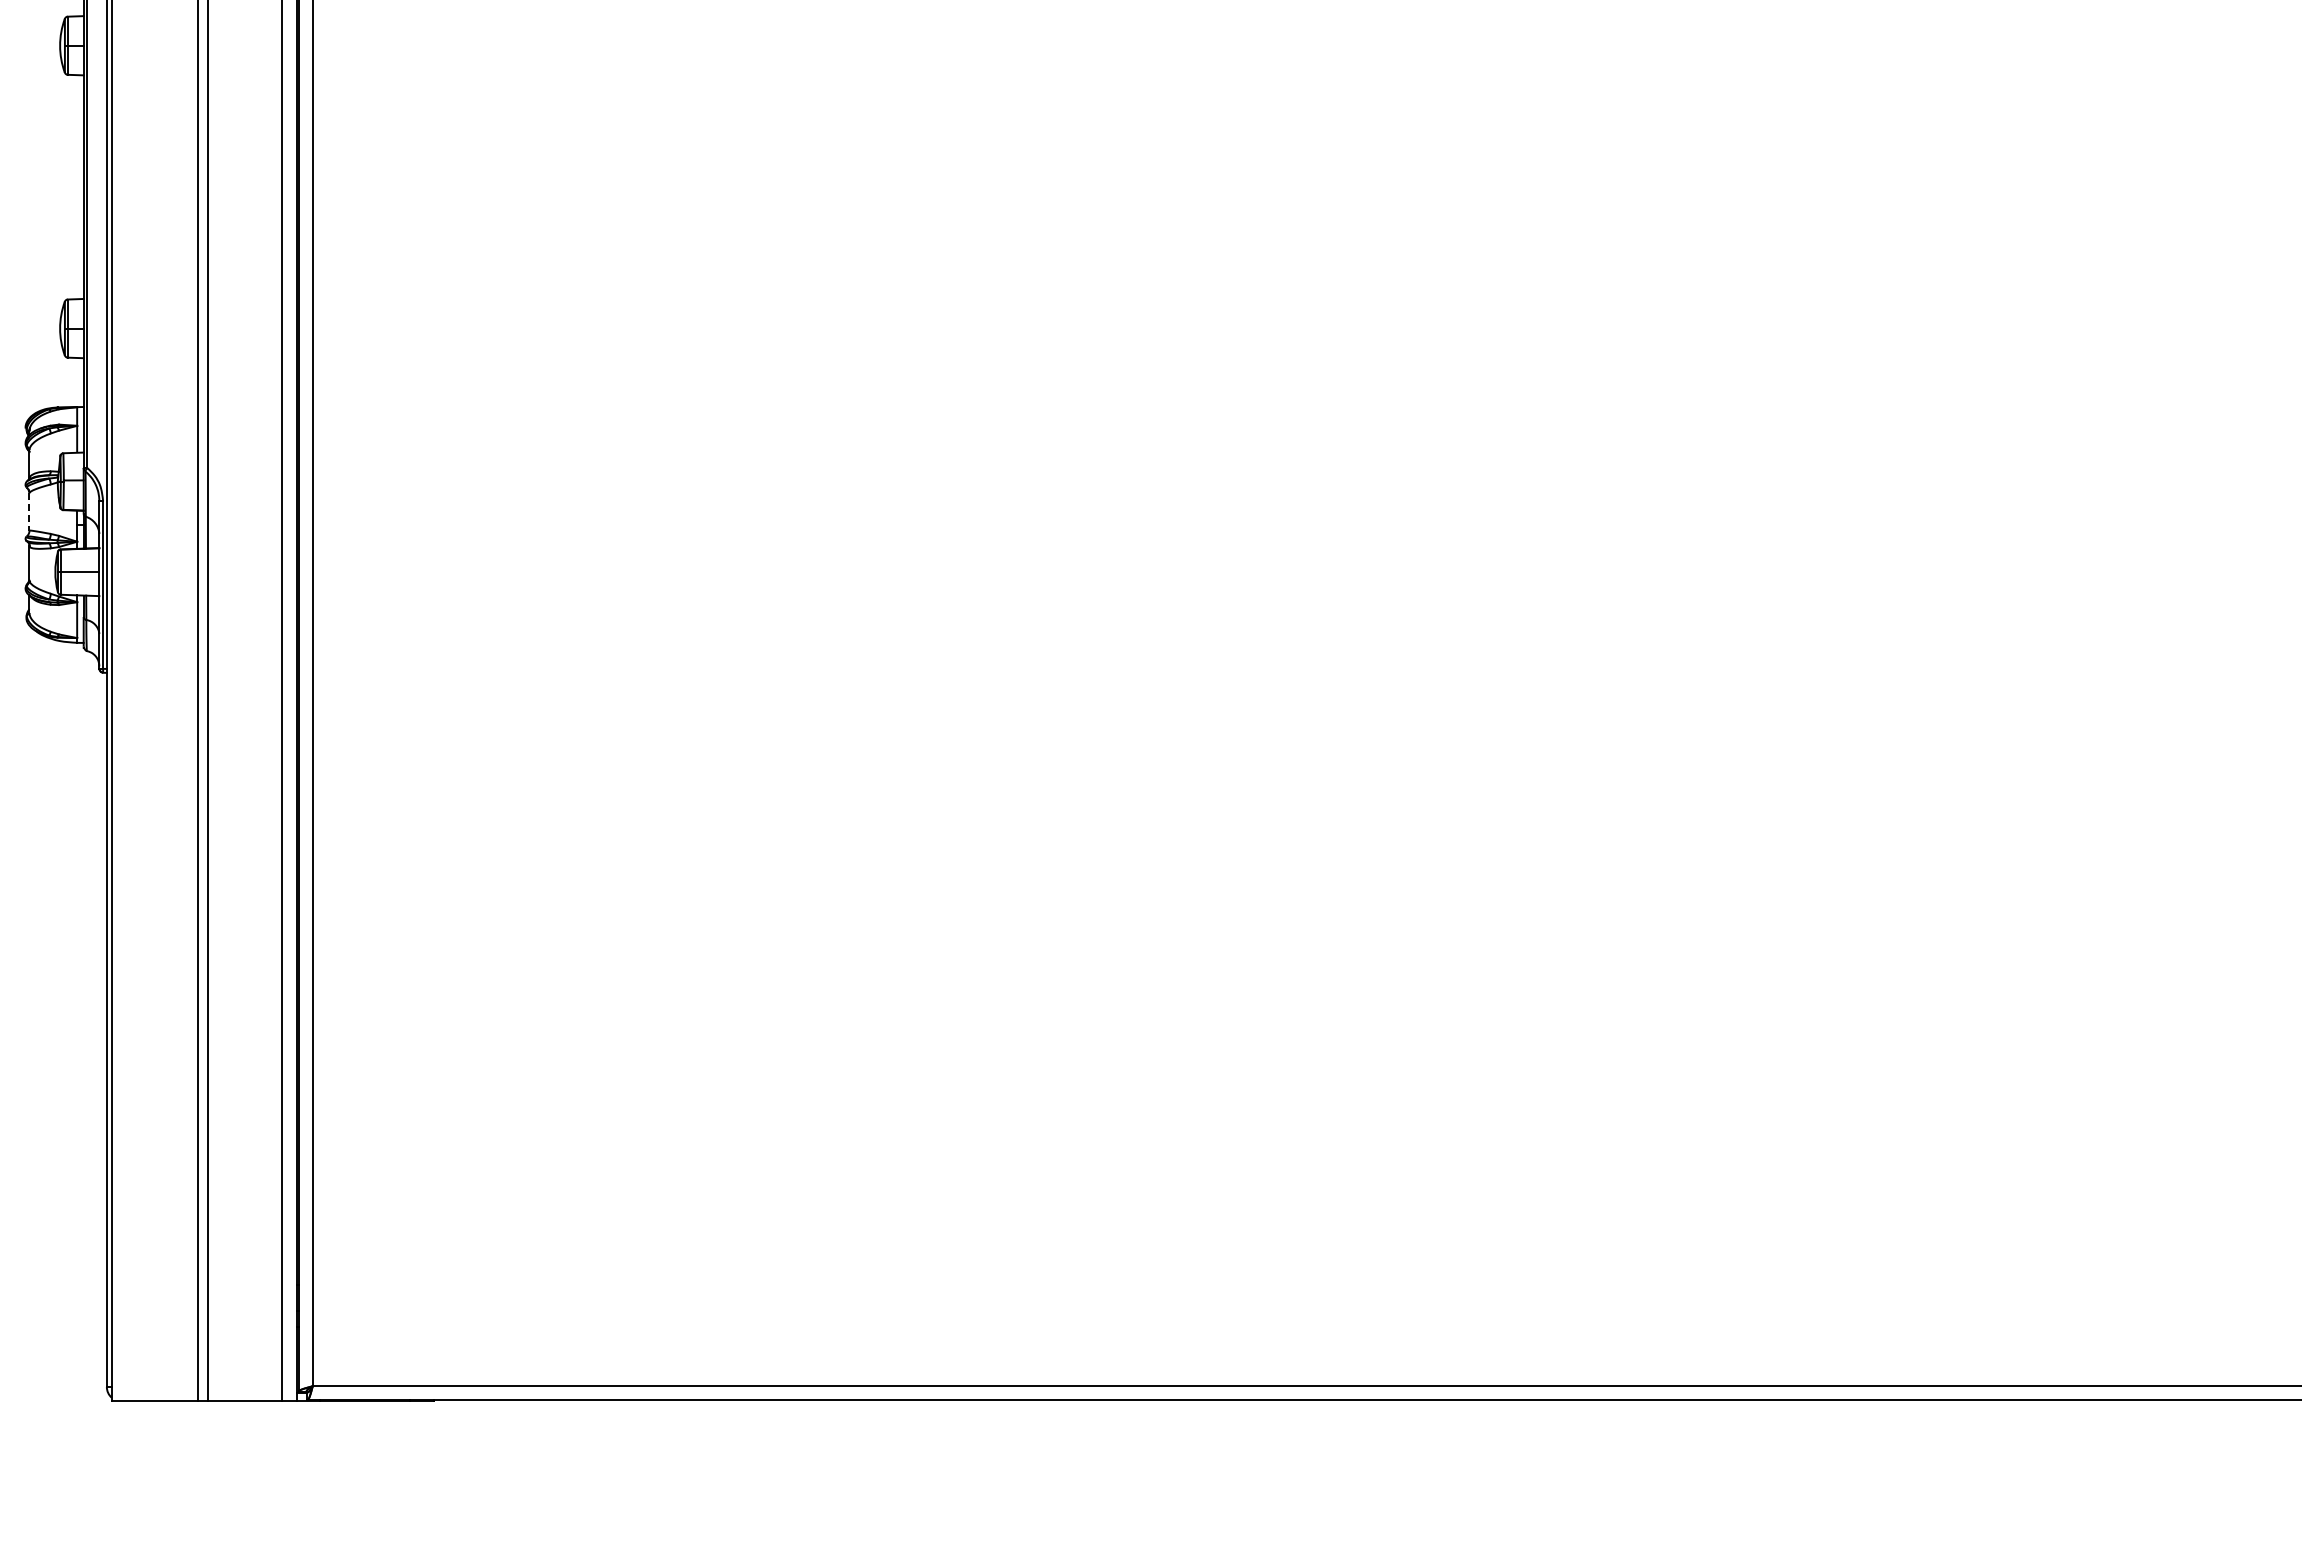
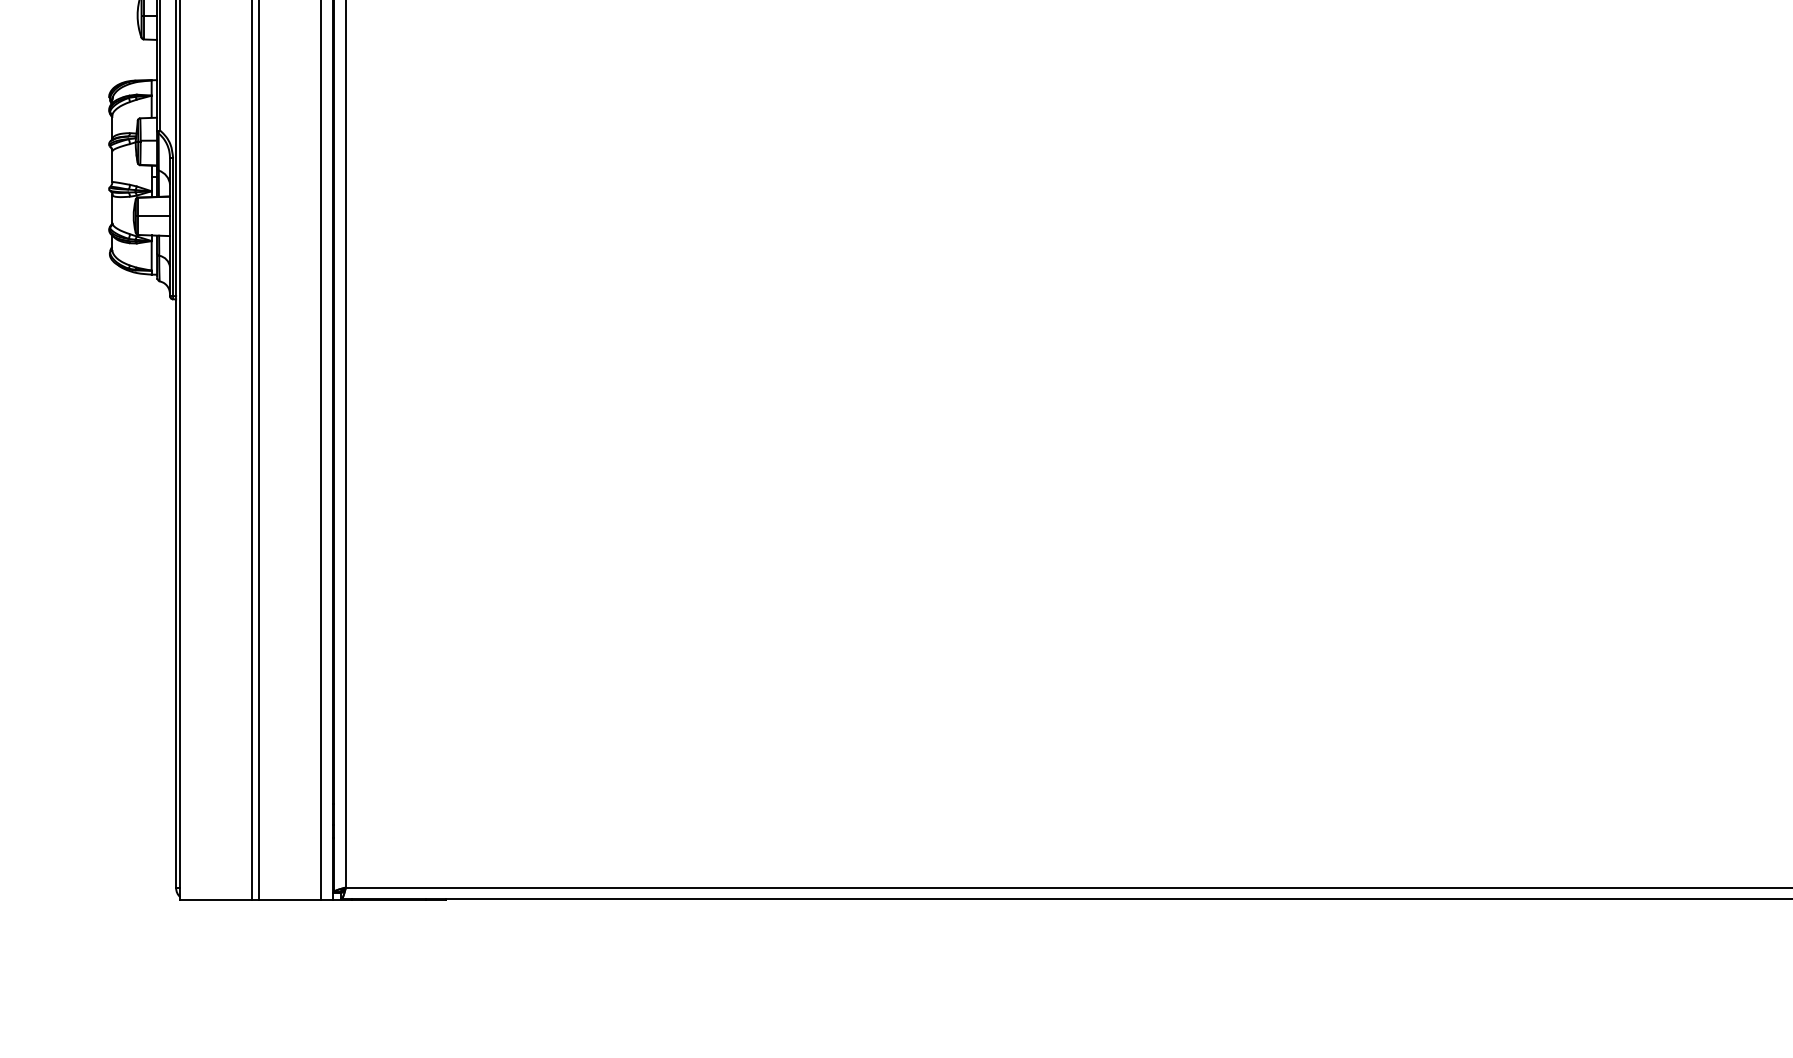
line: (29, 511) -> (112, 166), dashed -> solid

